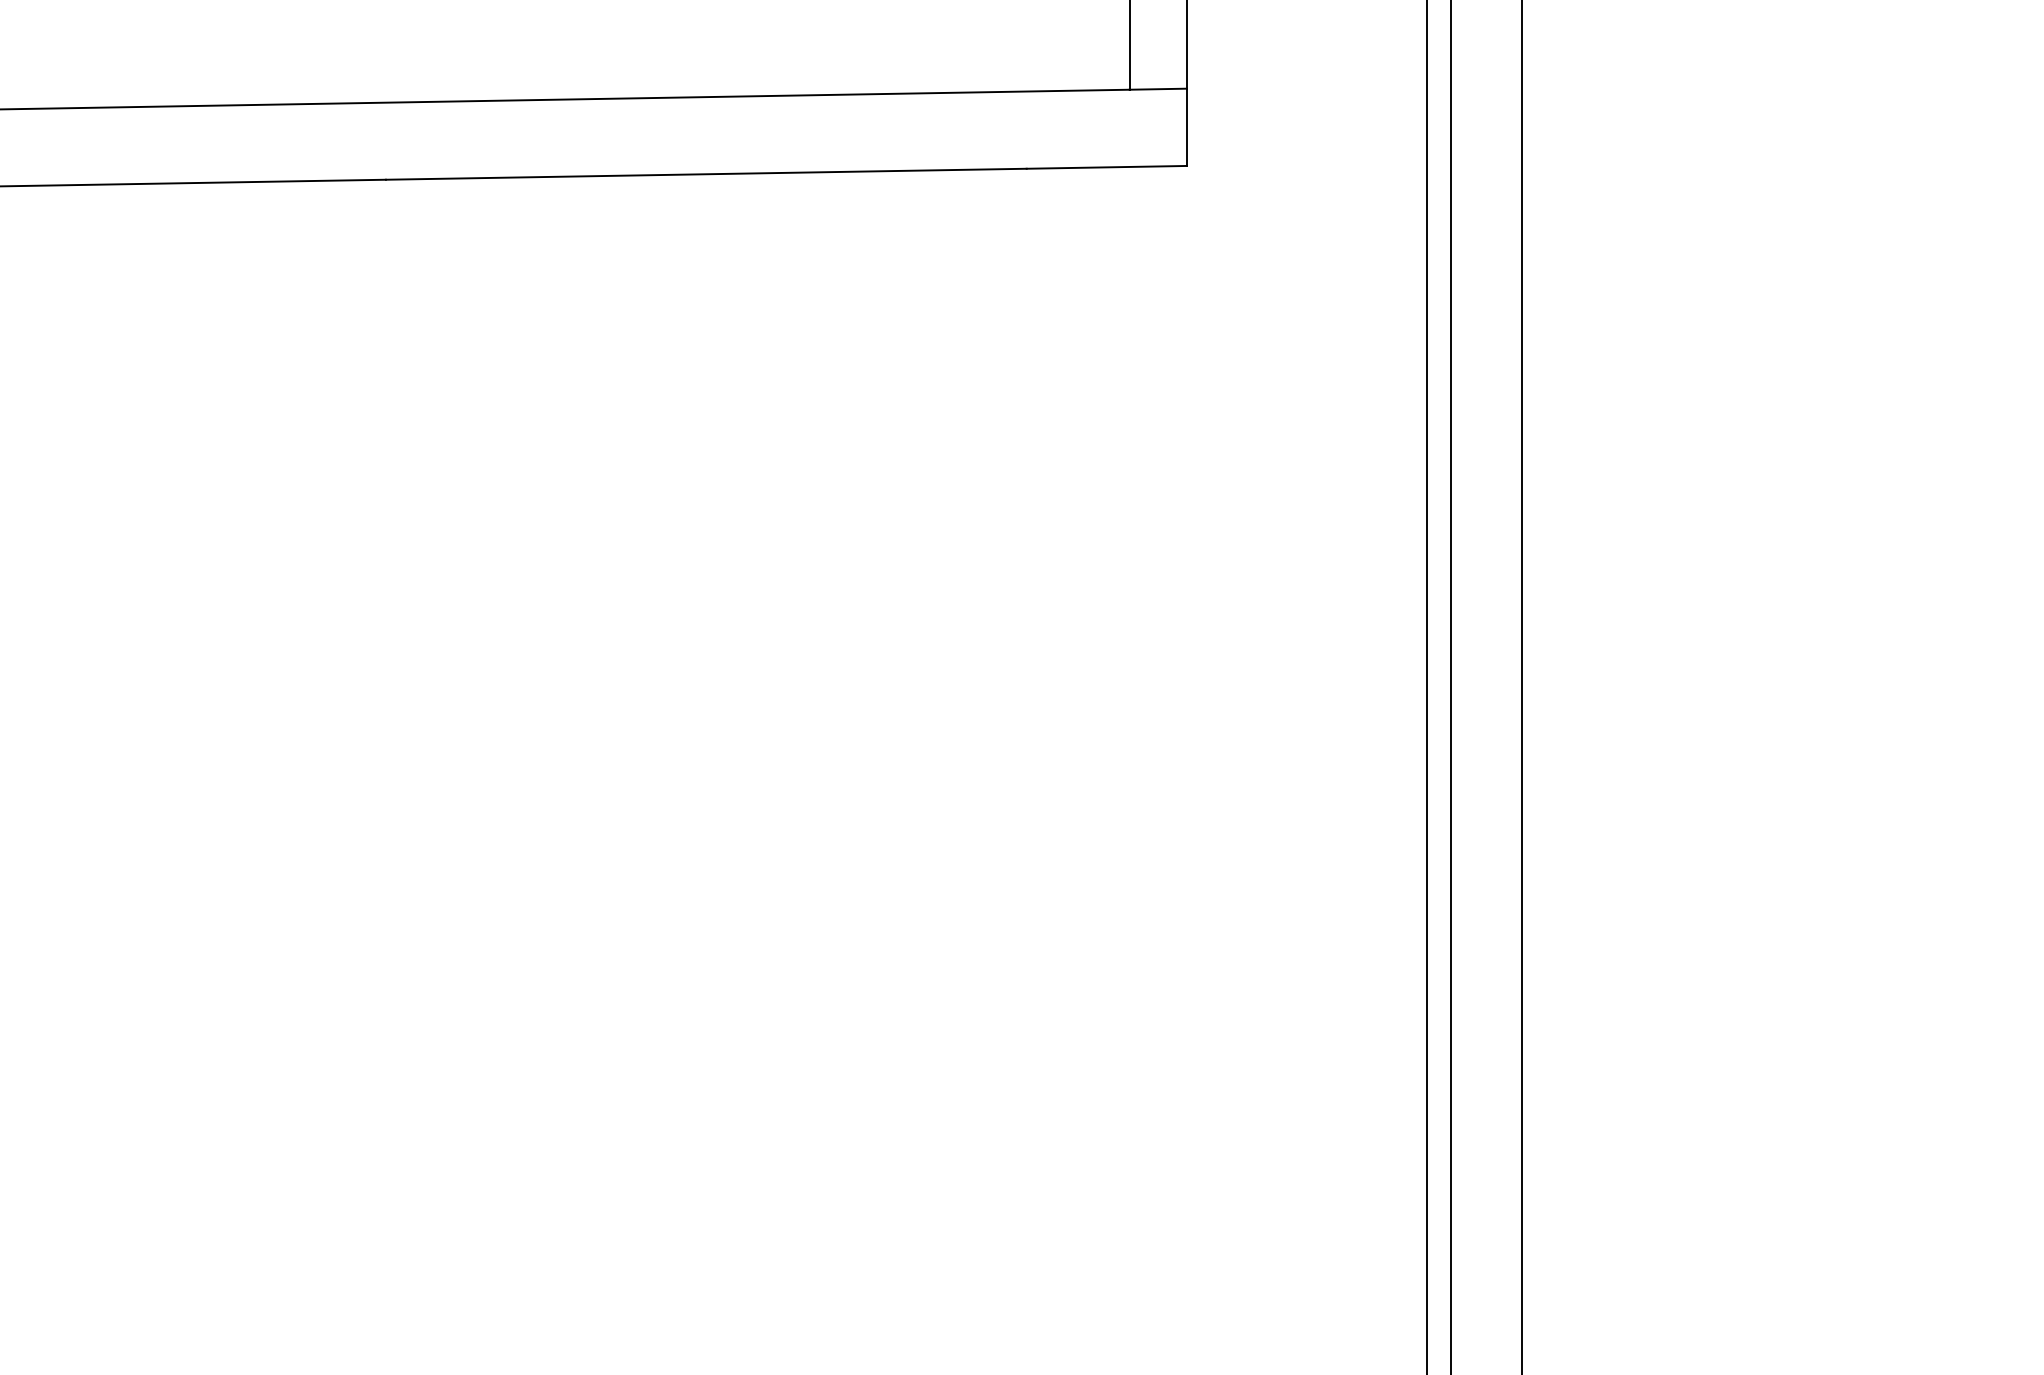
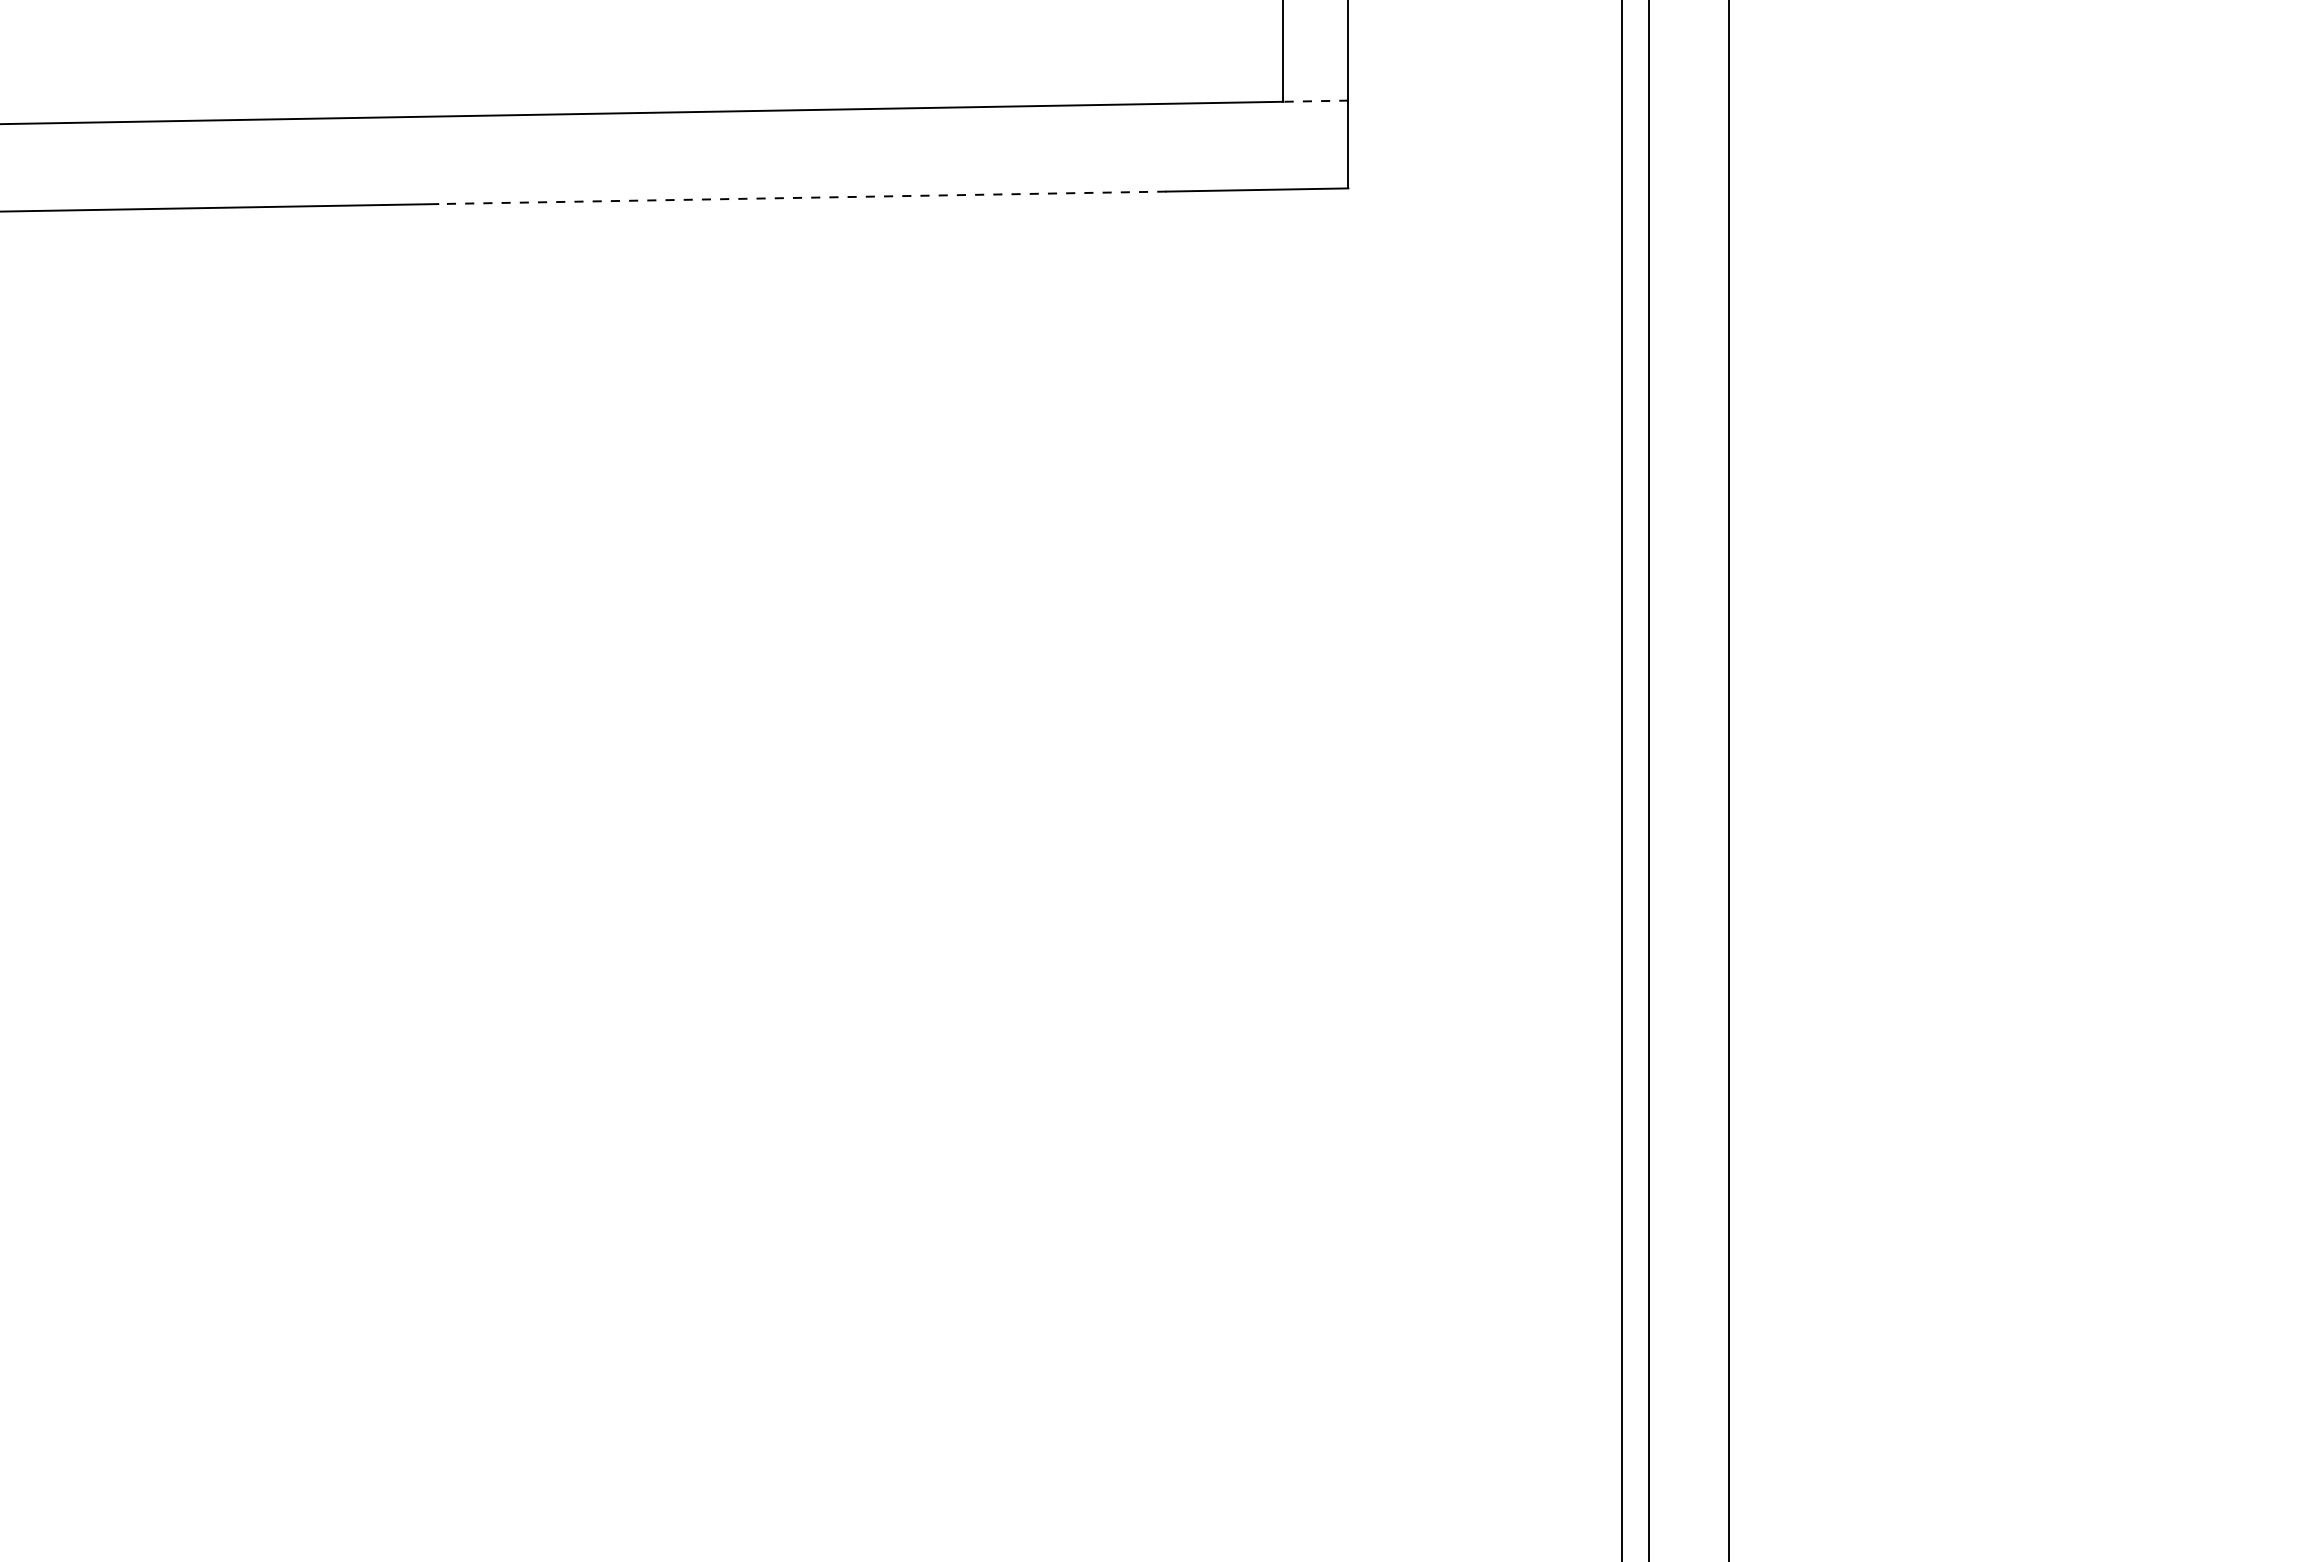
line: (1157, 89) -> (1315, 101), solid -> dashed
line: (705, 173) -> (801, 197), solid -> dashed

